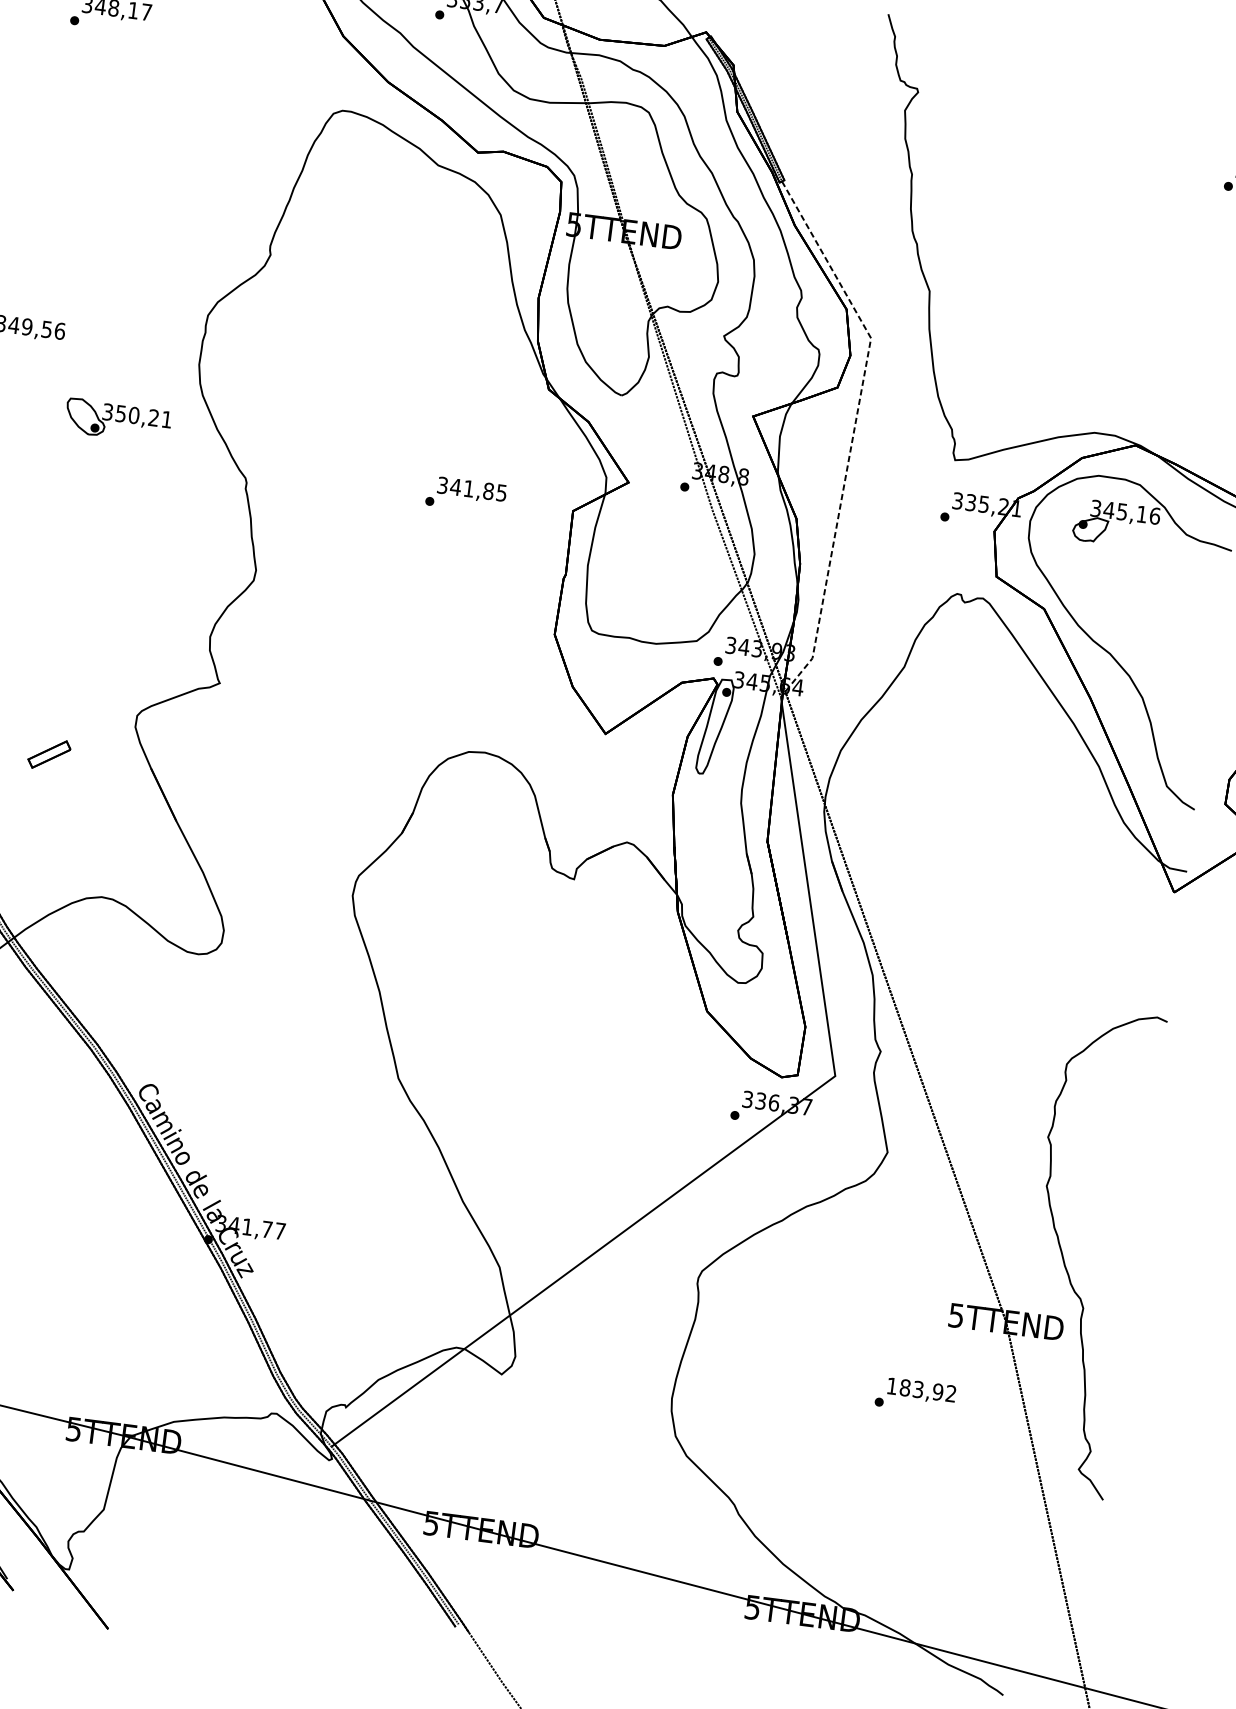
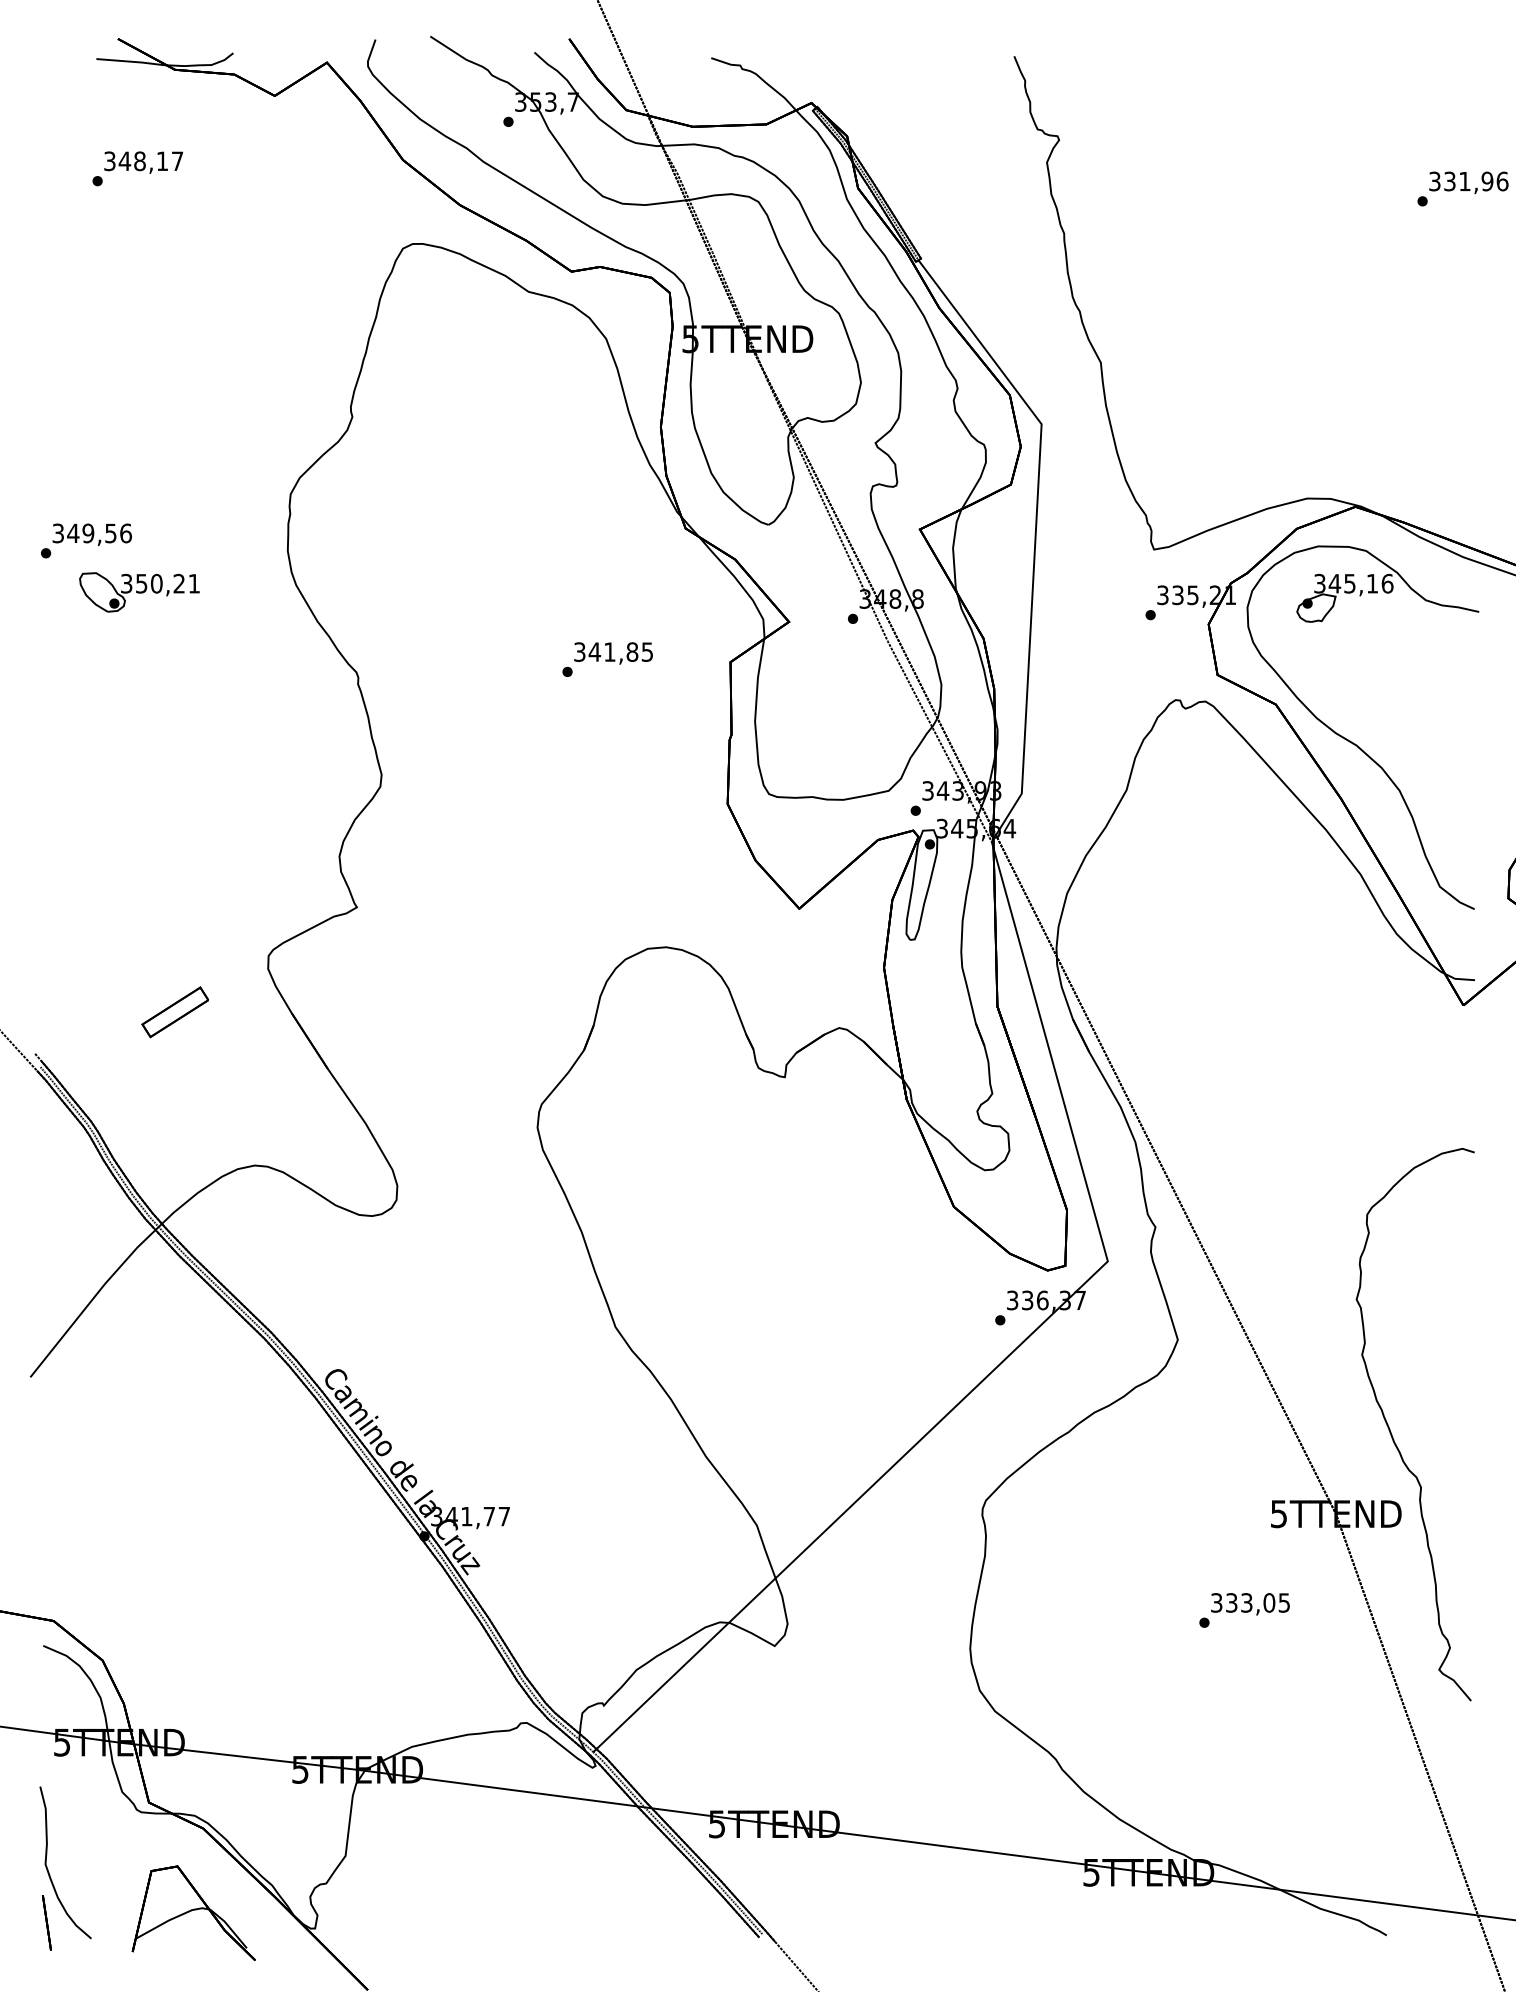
part: (118, 421) -> (139, 592), moved
line: (853, 434) -> (1035, 535), dashed -> solid
part: (48, 754) -> (174, 1012), size x1.43
text: (921, 1389) -> (1250, 1602), 183,92 -> 333,05

